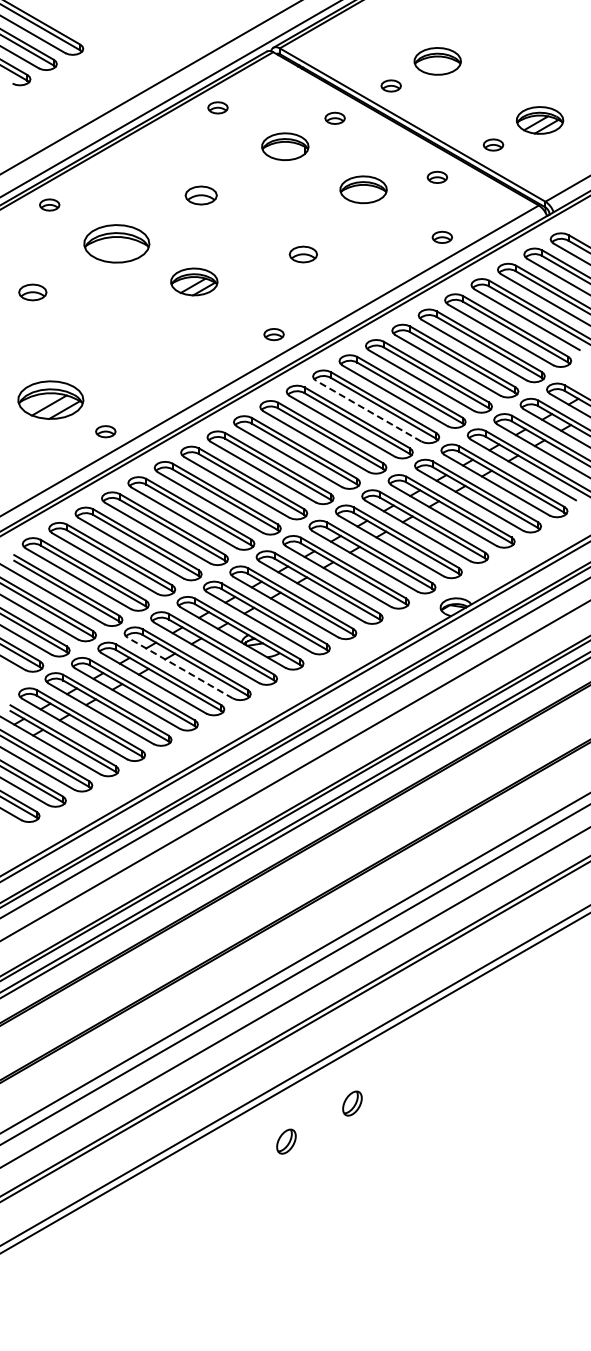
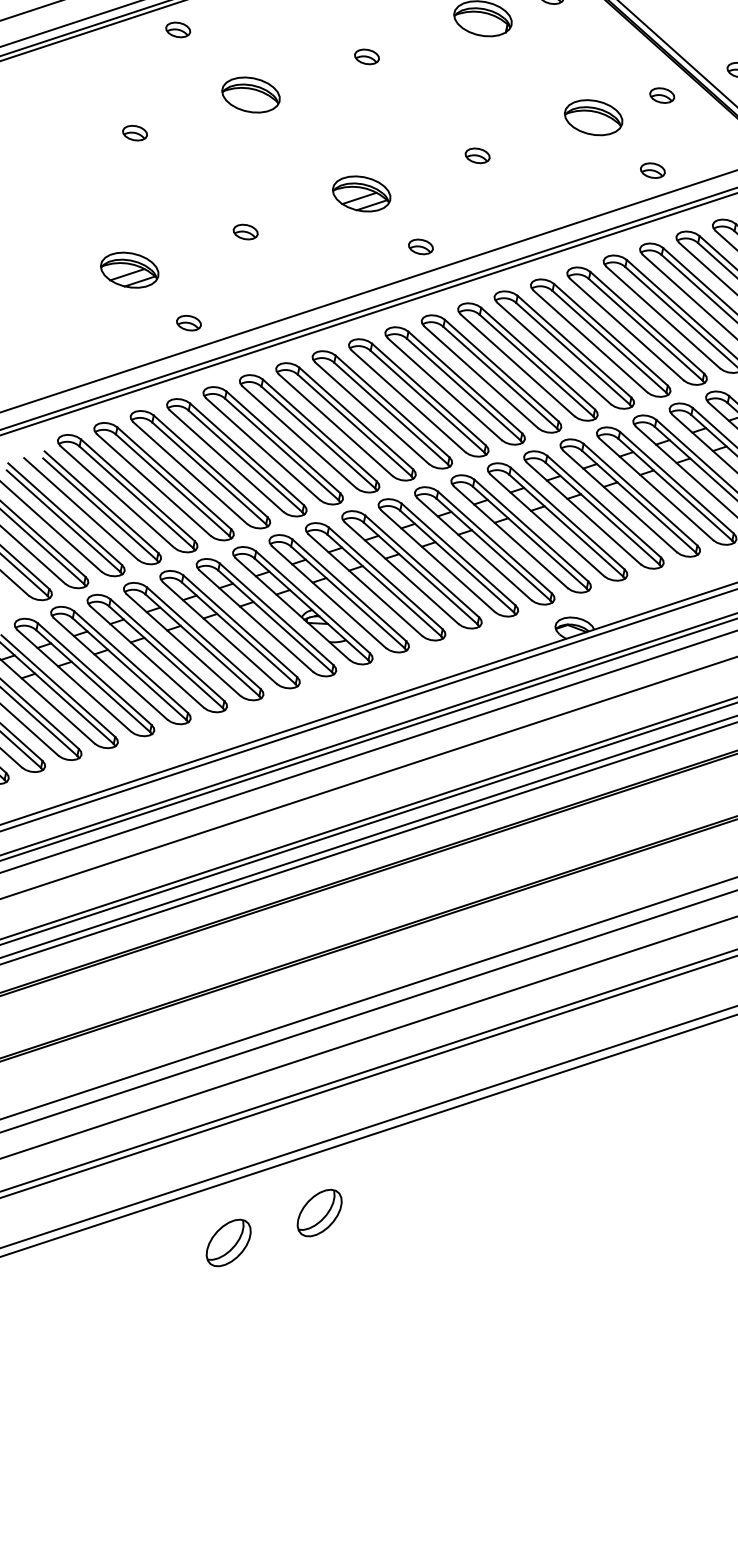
part: (363, 189) -> (593, 117), moved
part: (200, 194) -> (366, 55), size x0.62
part: (117, 243) -> (251, 94), size x0.71
part: (303, 253) -> (477, 154), size x0.71
part: (194, 281) -> (362, 193), moved
part: (32, 292) -> (134, 133), size x0.71
part: (134, 351) -> (244, 231), added
part: (51, 399) -> (130, 269), size x0.71
line: (368, 411) -> (517, 365), dashed -> solid
line: (180, 668) -> (220, 633), dashed -> solid
part: (352, 1103) -> (319, 1212), size x1.67
part: (286, 1141) -> (228, 1242), size x1.67

